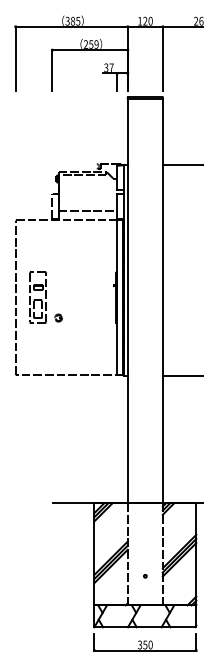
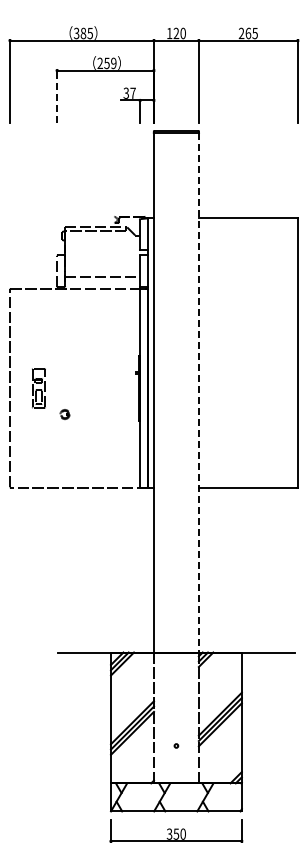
line: (52, 70) -> (57, 96), solid -> dashed
part: (37, 297) -> (38, 388), size x0.6
line: (162, 300) -> (198, 392), solid -> dashed

